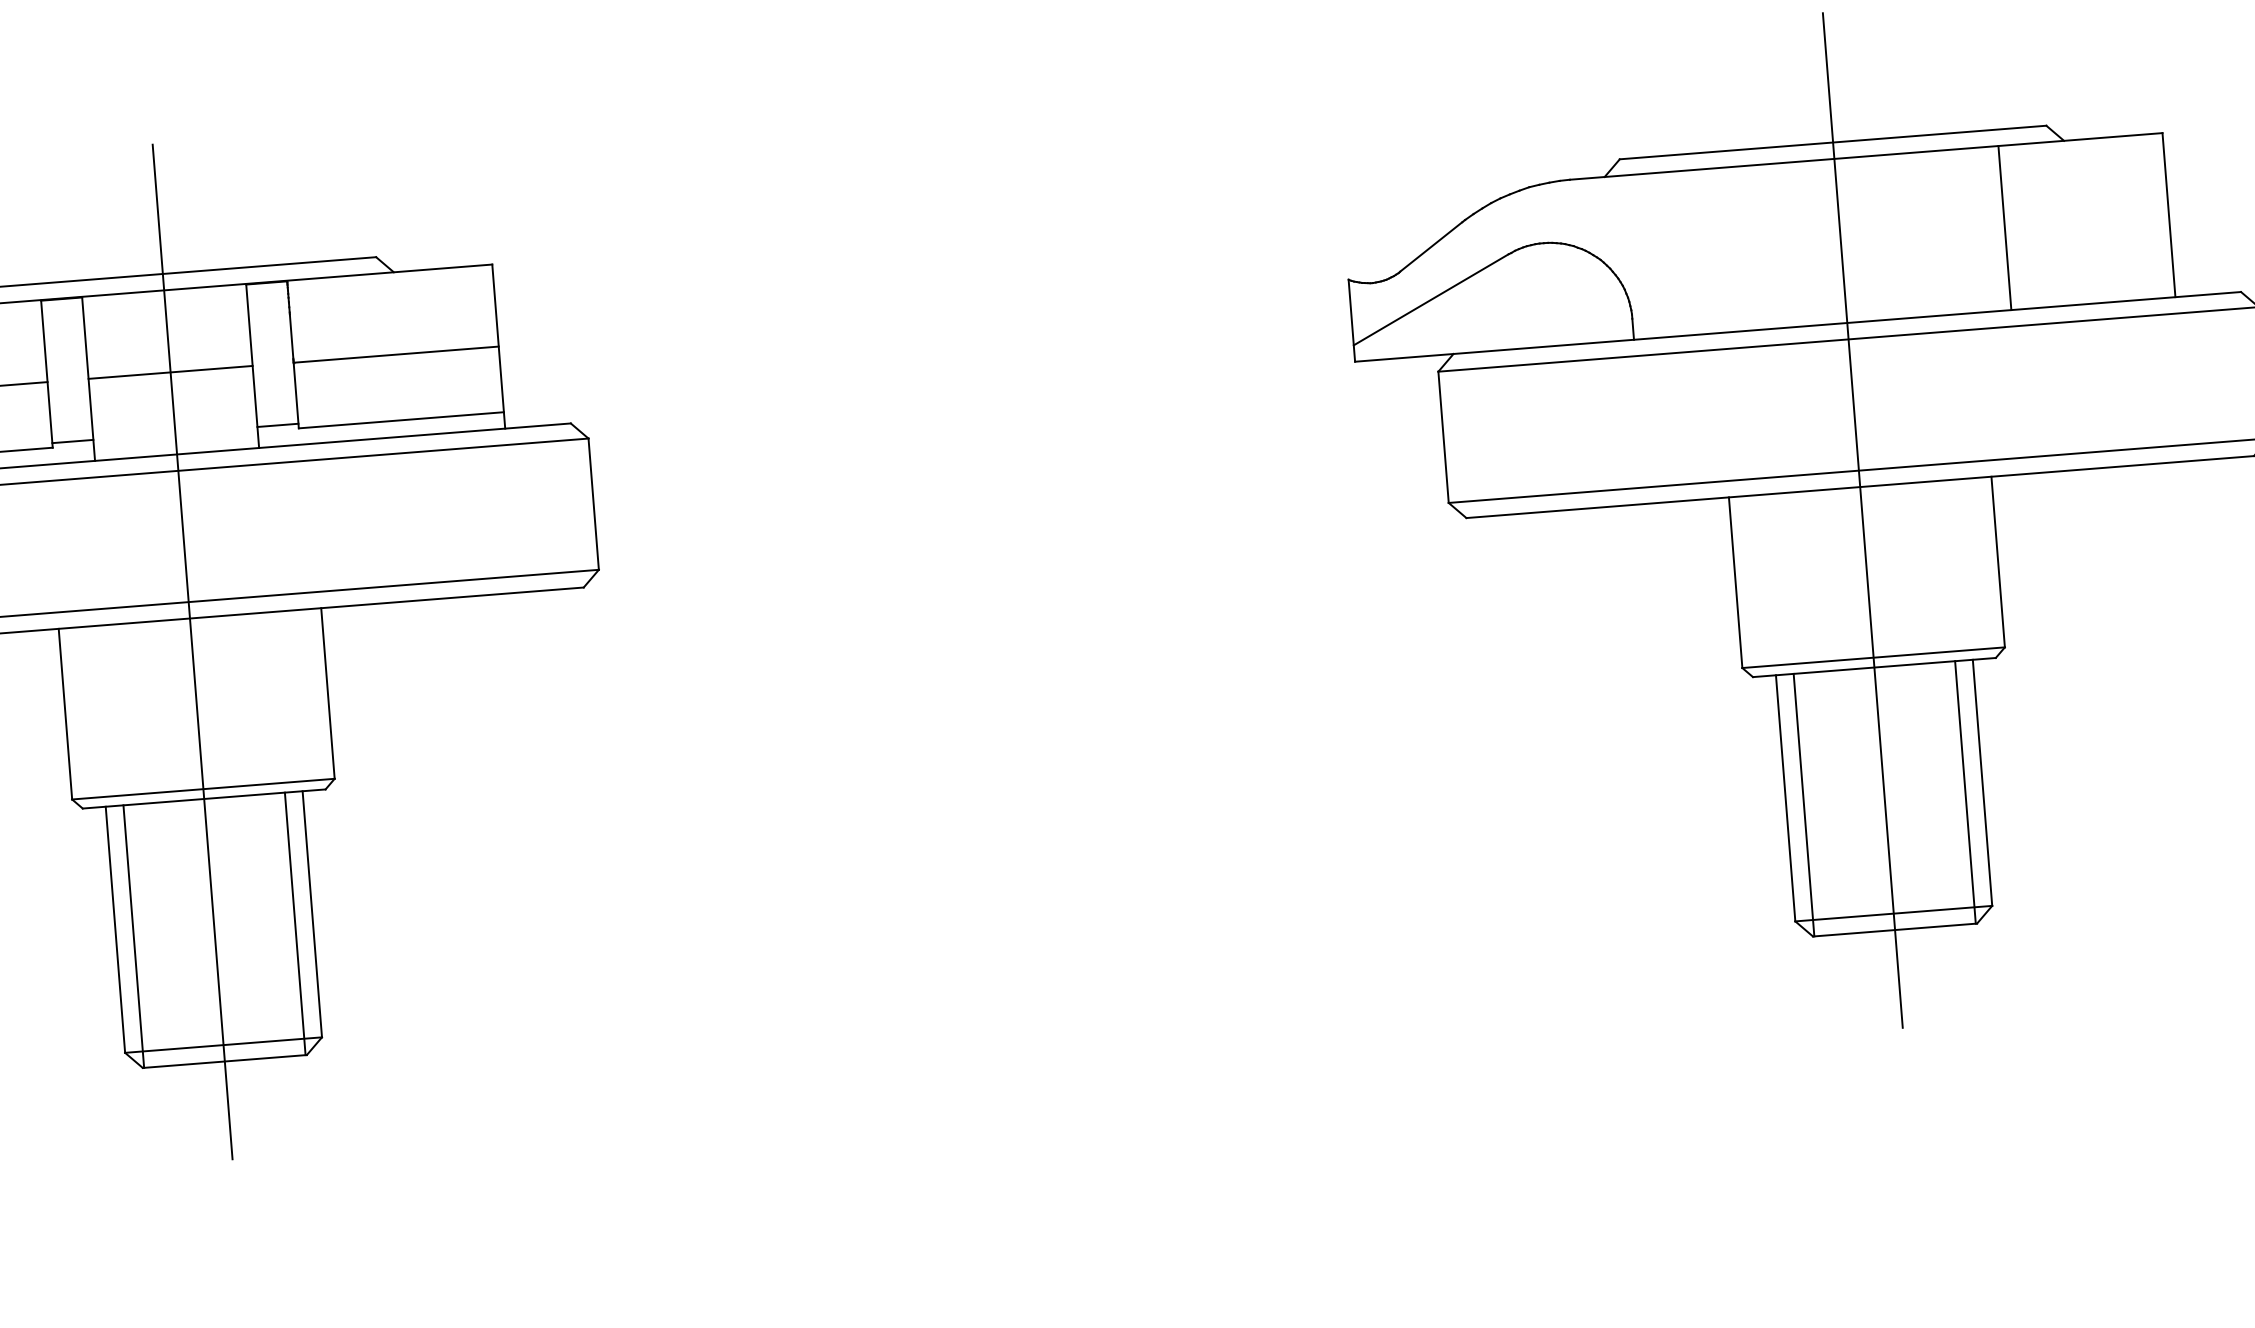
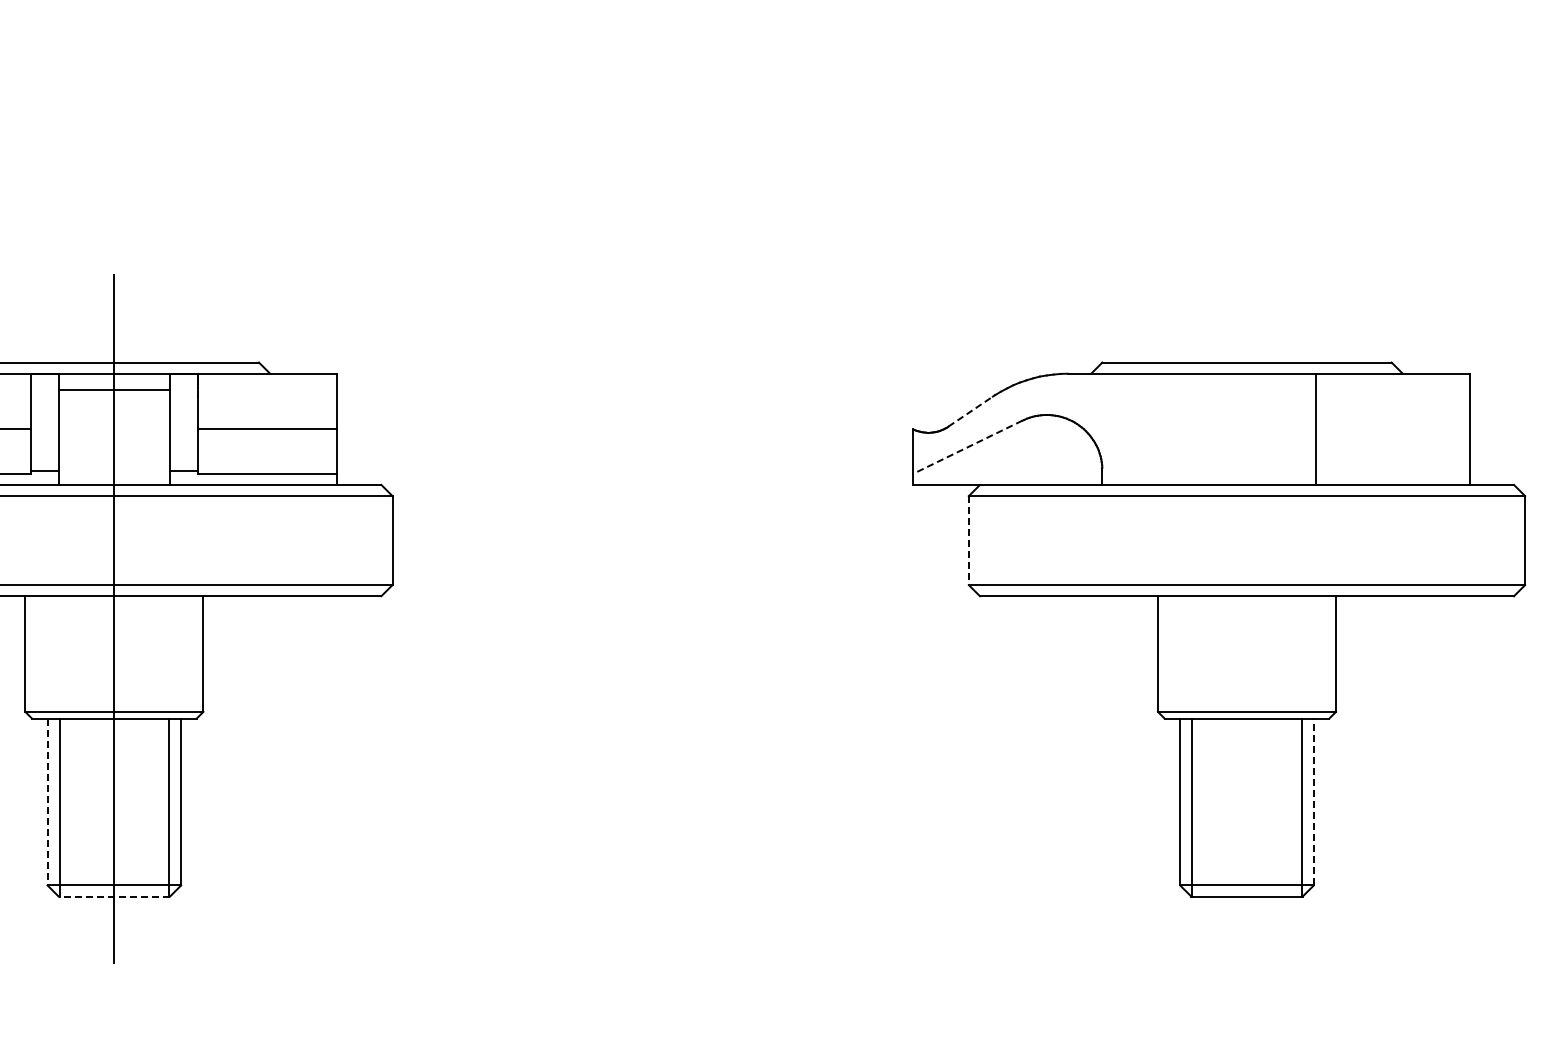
line: (2005, 226) -> (1316, 428), moved
line: (1431, 246) -> (970, 411), solid -> dashed
line: (1430, 300) -> (967, 447), solid -> dashed
line: (170, 372) -> (114, 390), moved
line: (1443, 437) -> (968, 540), solid -> dashed
line: (1863, 519) -> (1247, 618), removed
line: (1982, 782) -> (1313, 801), solid -> dashed
line: (115, 930) -> (47, 802), solid -> dashed
line: (225, 1061) -> (114, 896), solid -> dashed

